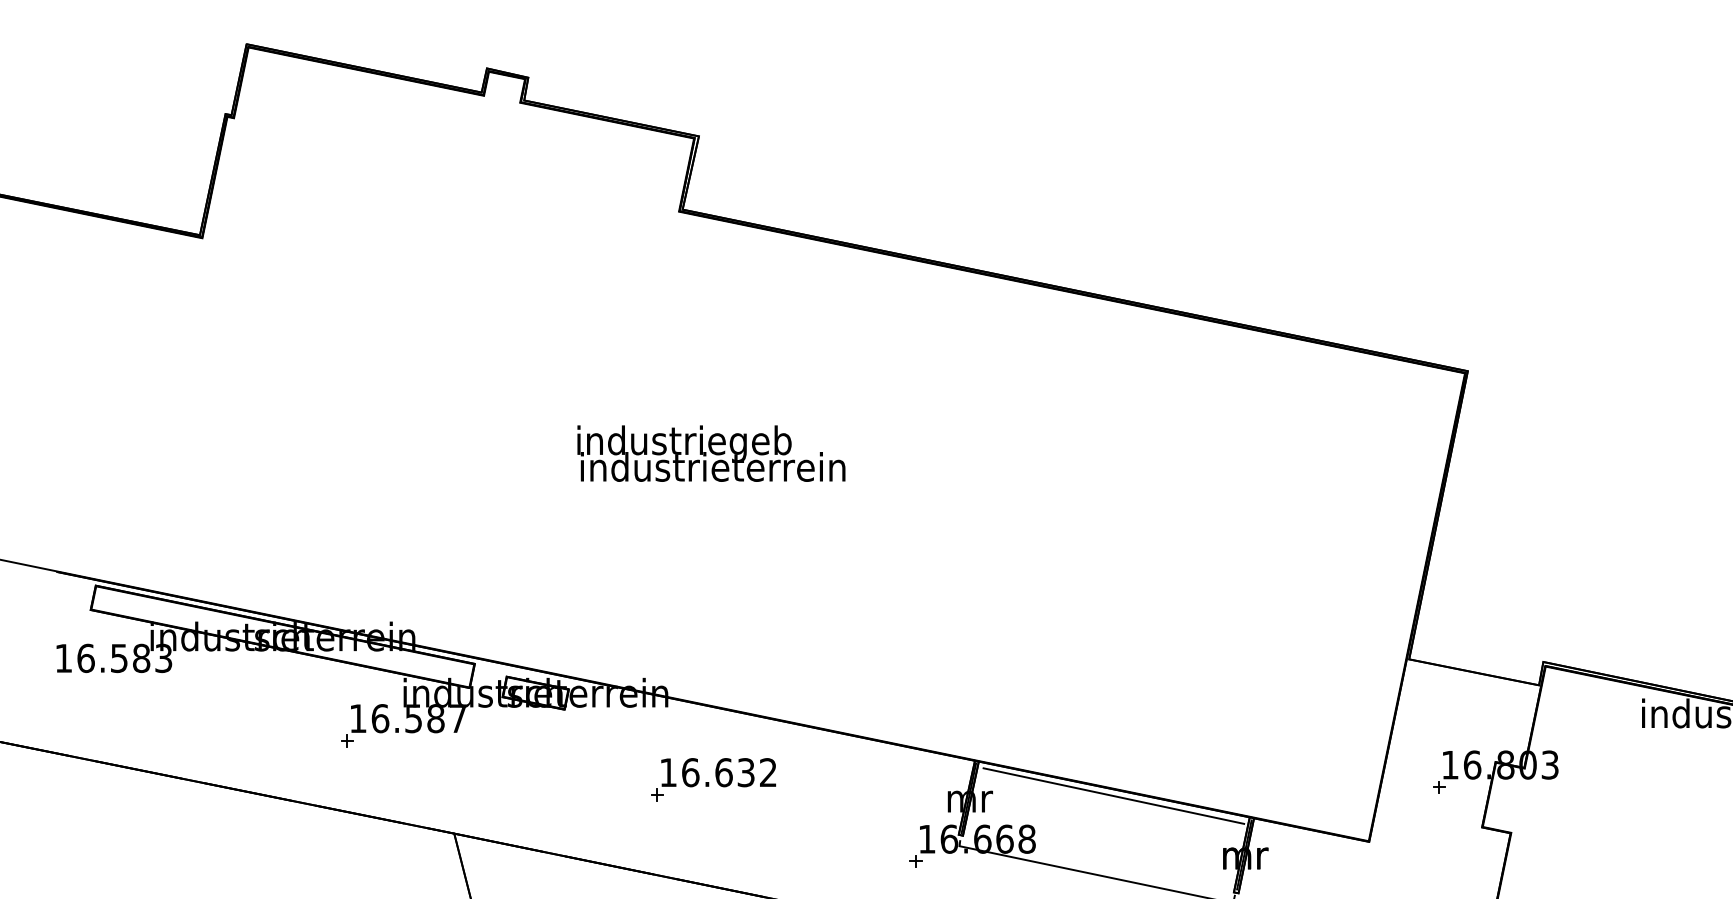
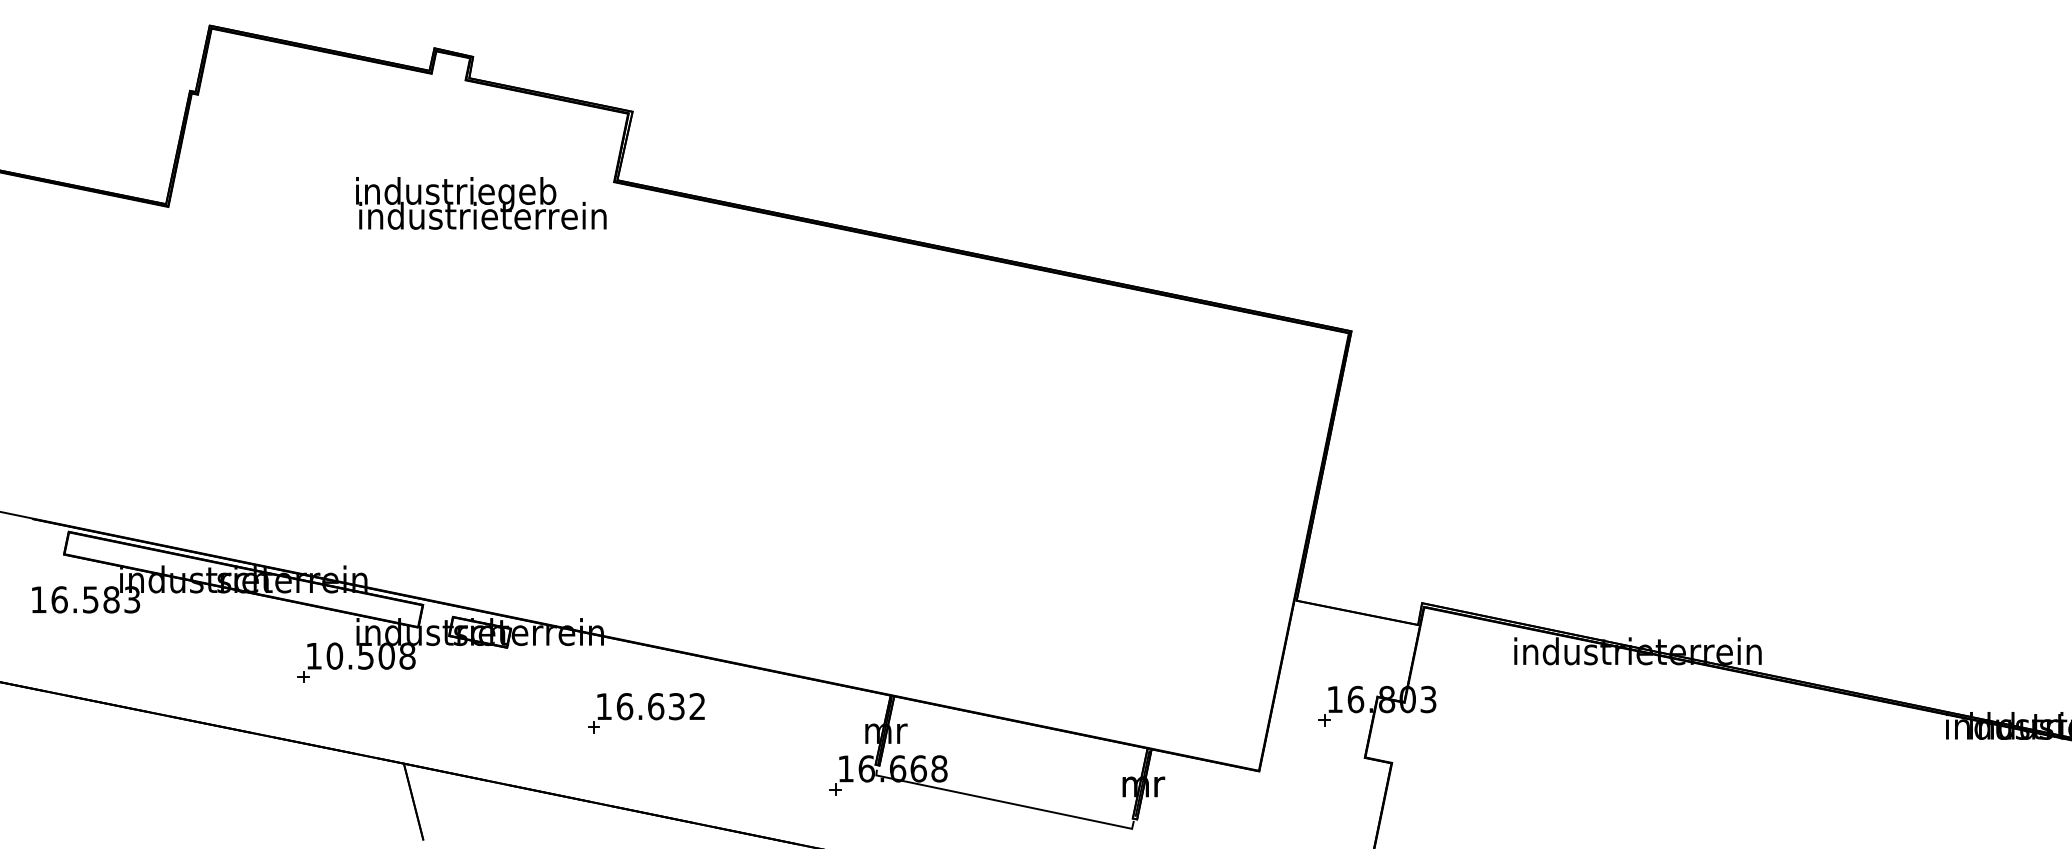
text: (711, 453) -> (481, 203), moved
text: (418, 717) -> (370, 655), 16.587 -> 10.508
line: (1113, 796) -> (1020, 728), removed

